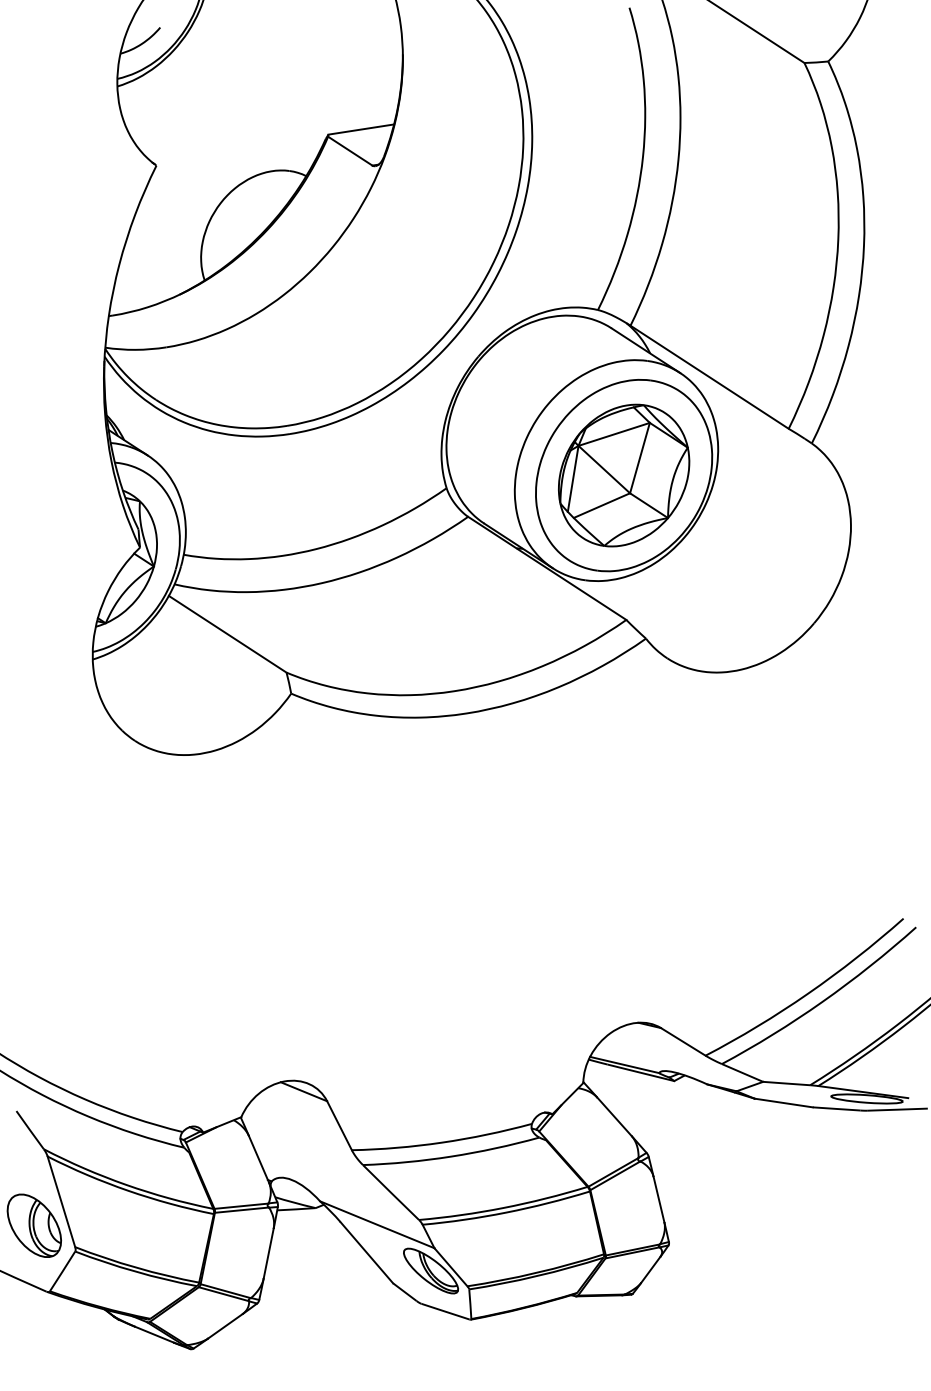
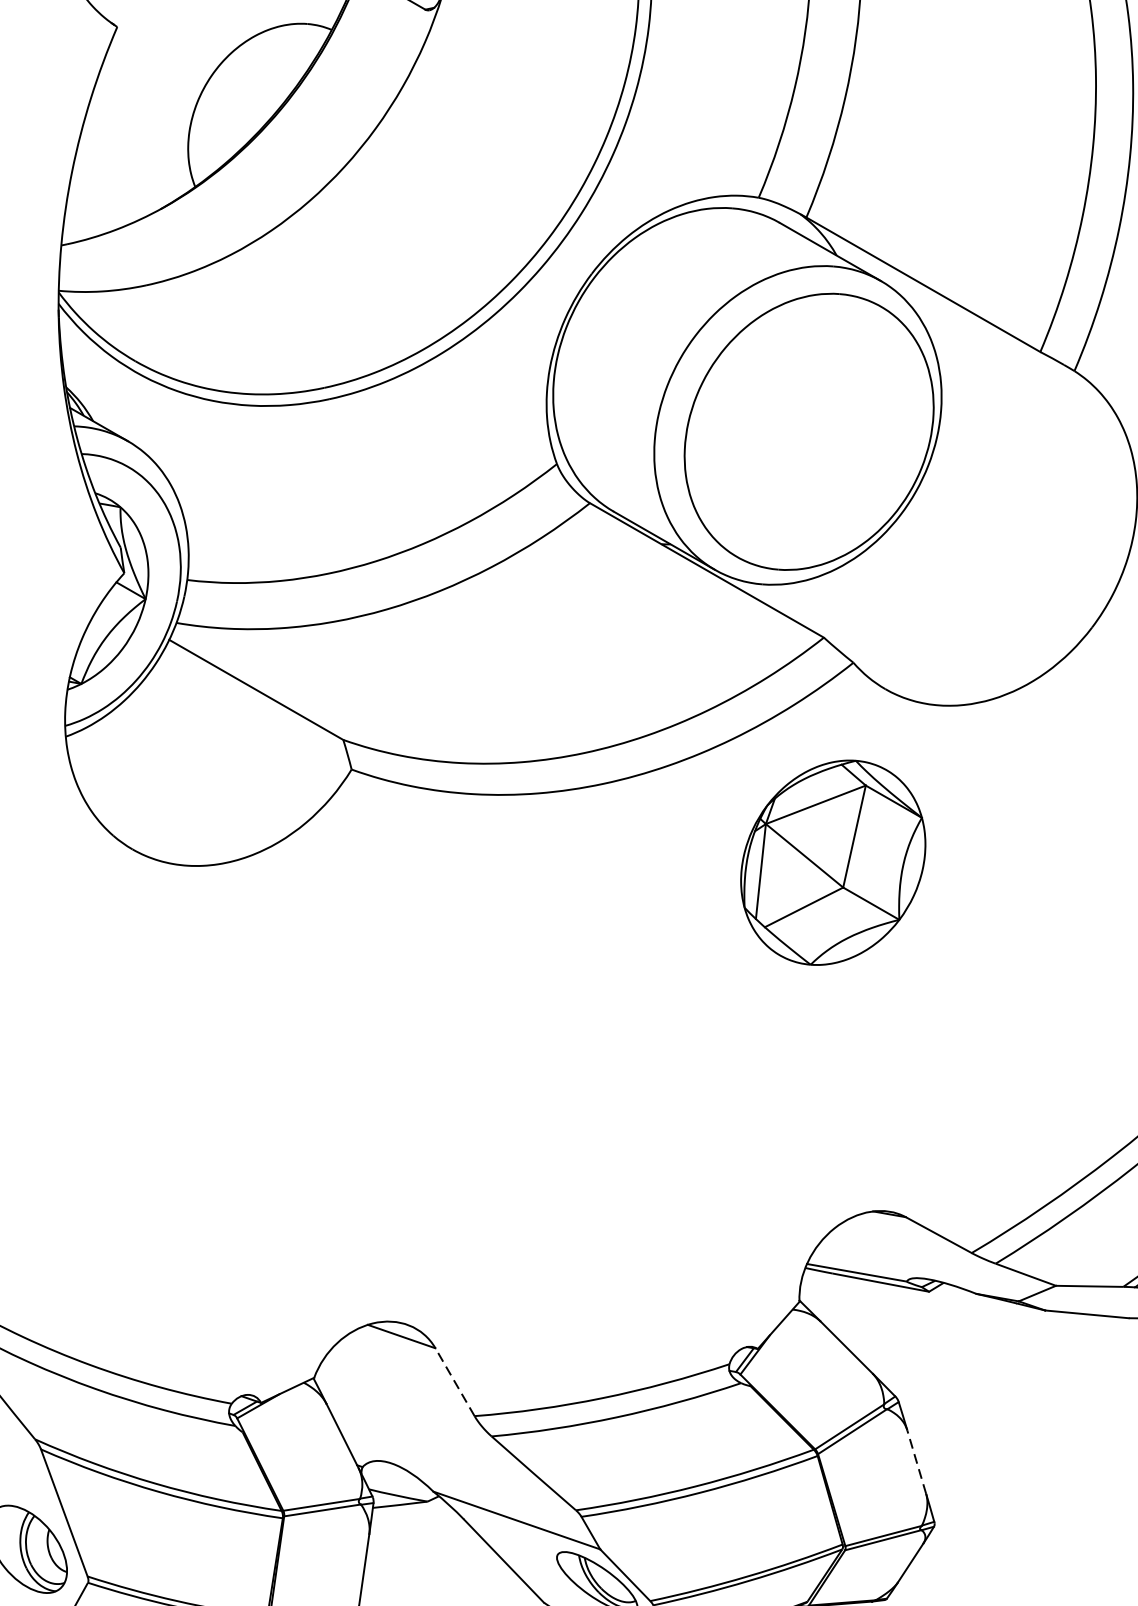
part: (624, 475) -> (833, 862), moved
line: (339, 1125) -> (454, 1381), solid -> dashed
line: (658, 1199) -> (916, 1462), solid -> dashed

